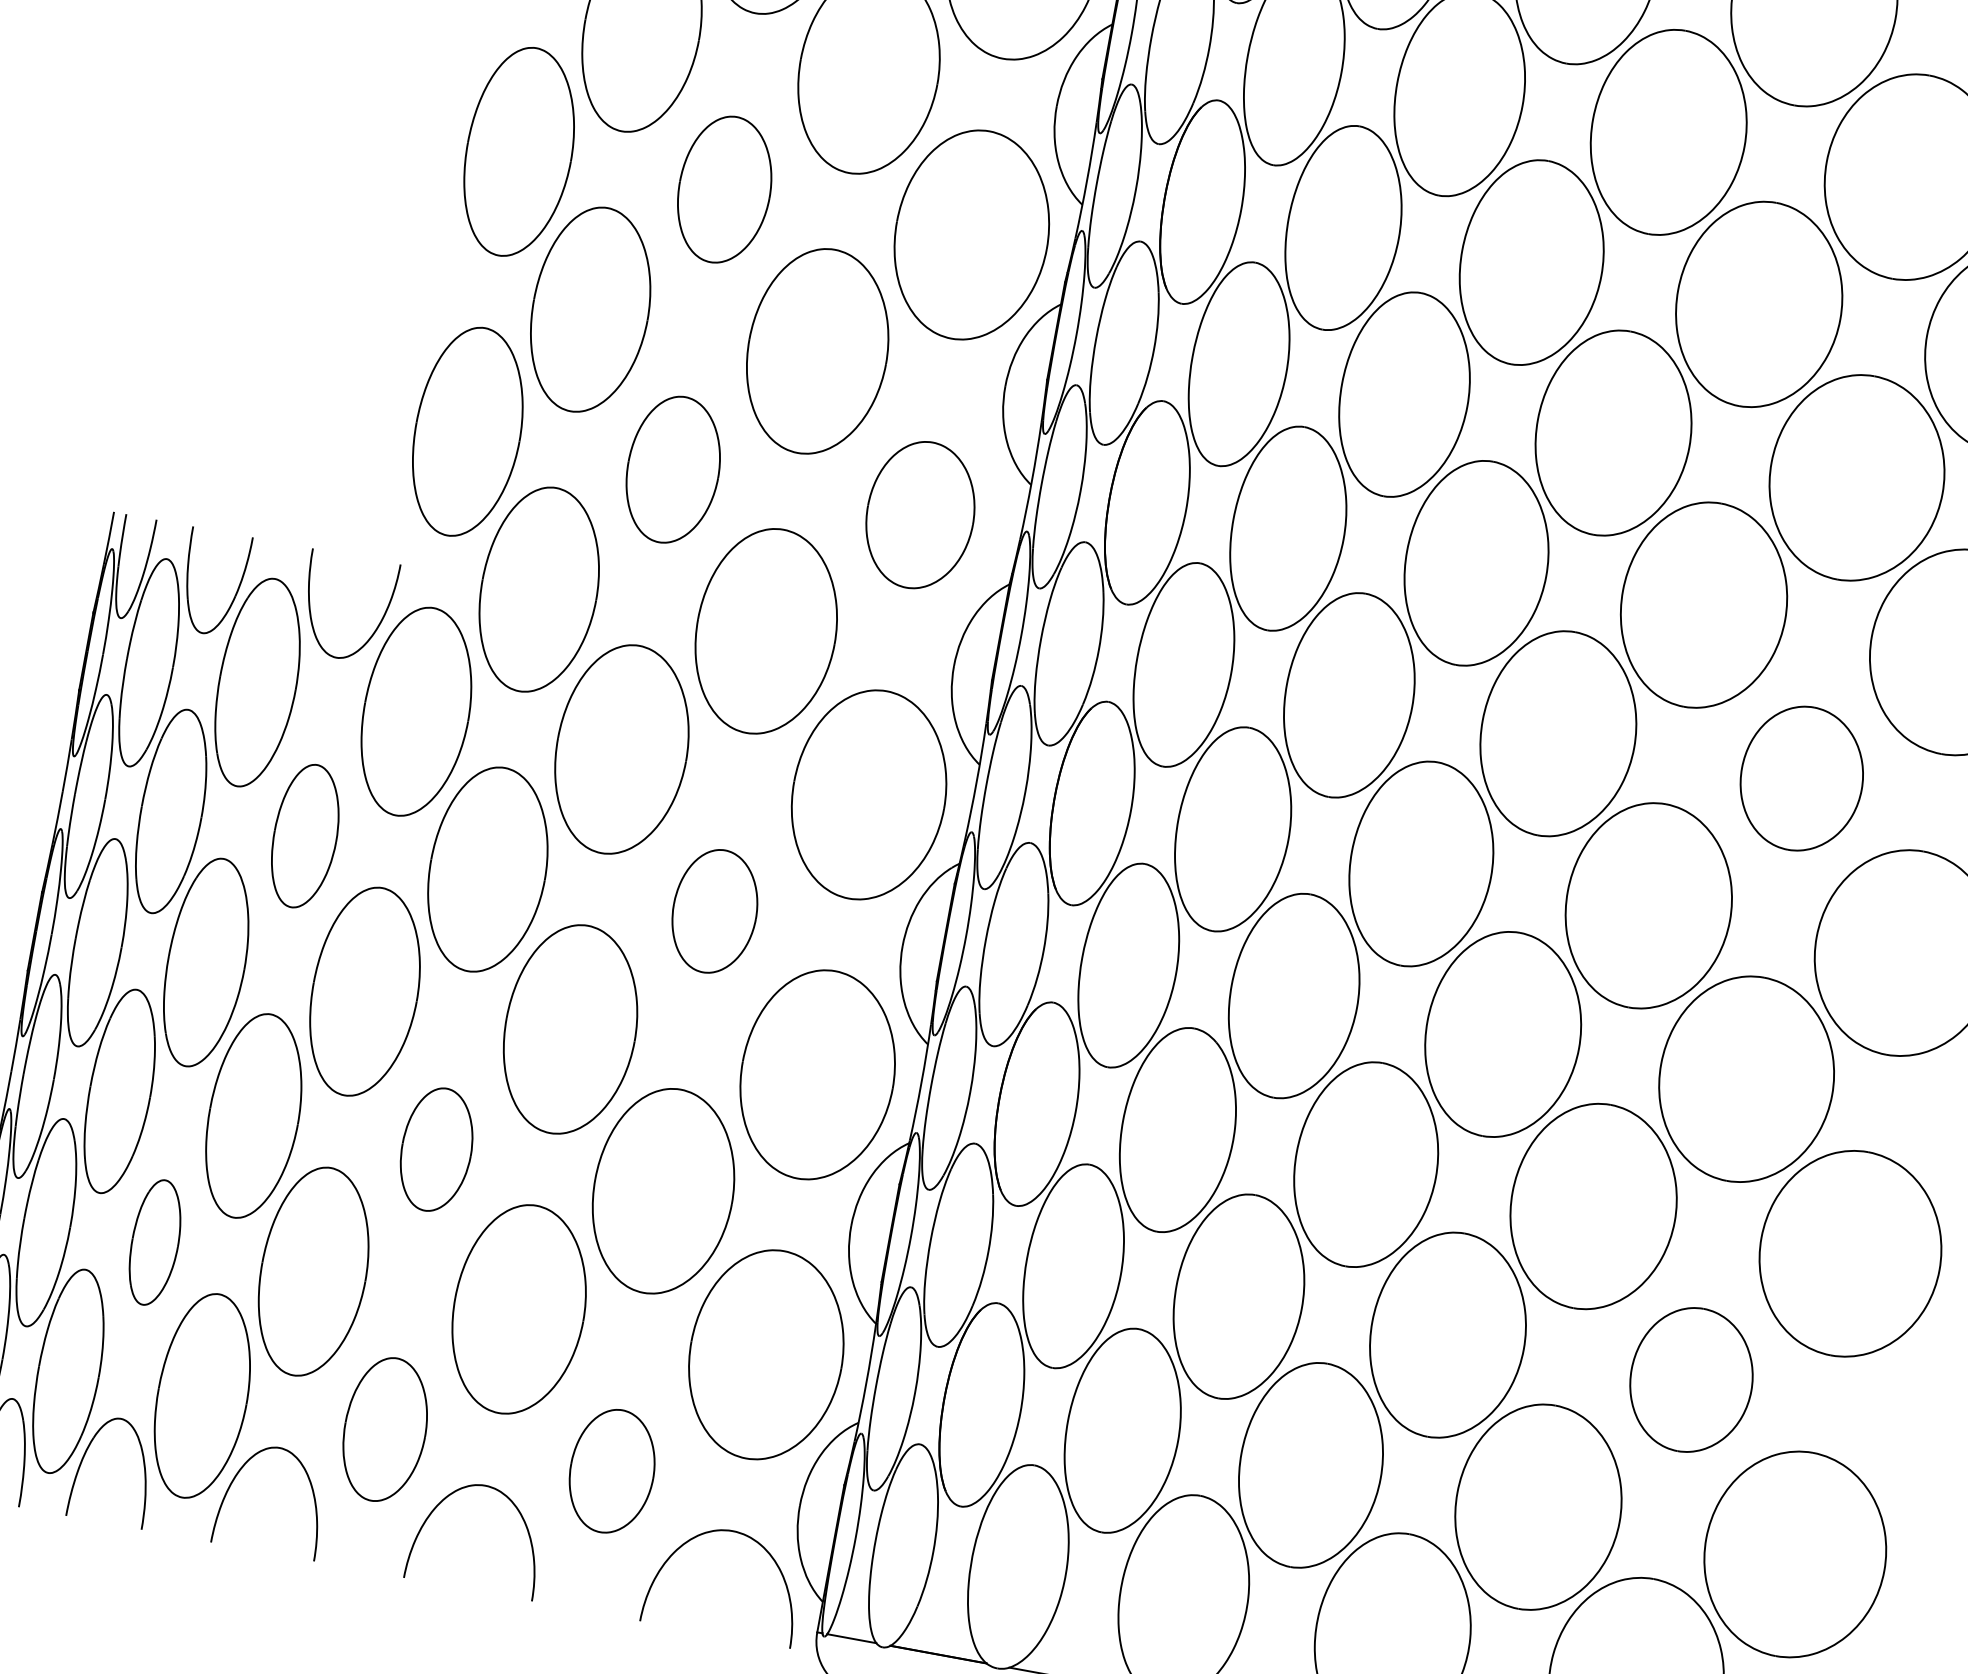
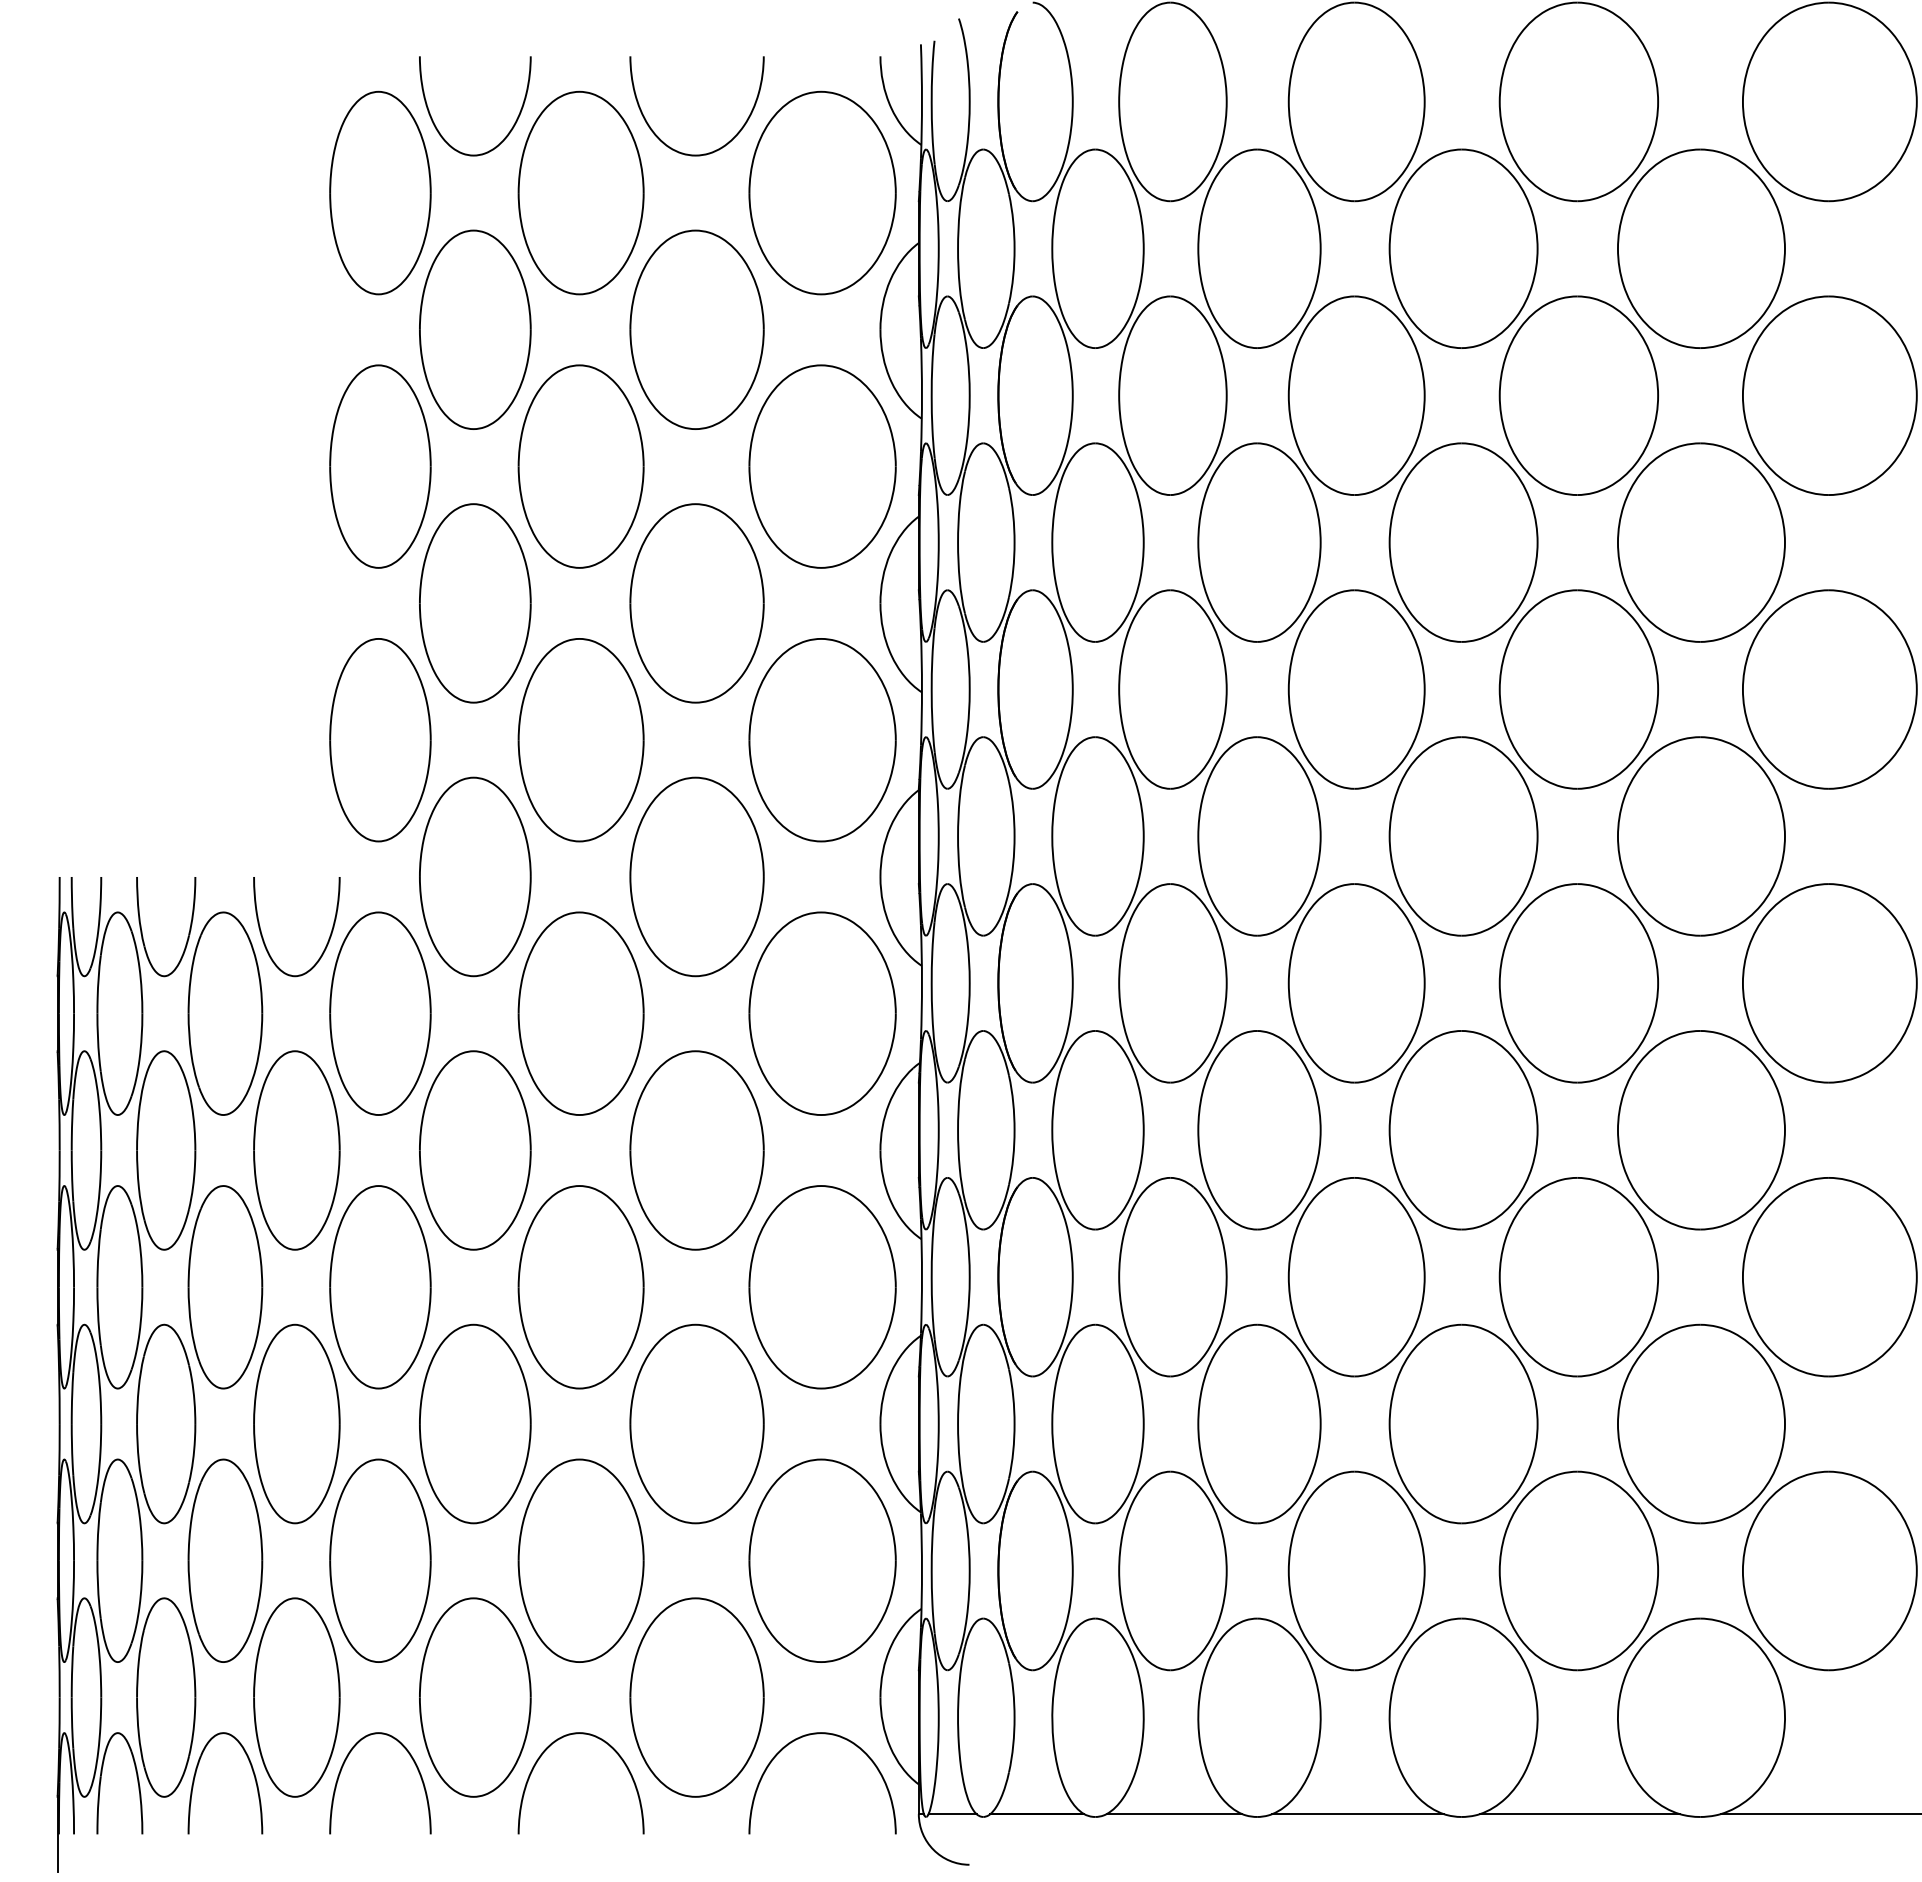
part: (724, 189) -> (580, 466), size x1.43
part: (672, 470) -> (580, 740), size x1.43
part: (920, 515) -> (822, 740), size x1.43
part: (1801, 778) -> (1701, 836), size x1.43
part: (305, 836) -> (296, 1150), size x1.43
part: (714, 911) -> (696, 1150), size x1.67
part: (436, 1149) -> (475, 1423), size x1.67
part: (155, 1242) -> (225, 1560), size x1.67
part: (1691, 1379) -> (1701, 1423), size x1.43
part: (385, 1429) -> (475, 1697), size x1.43
part: (611, 1471) -> (696, 1697), size x1.67

